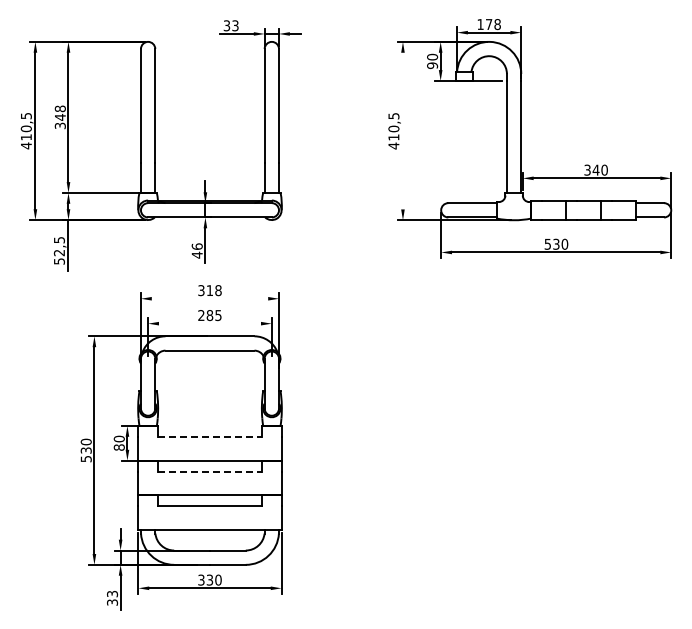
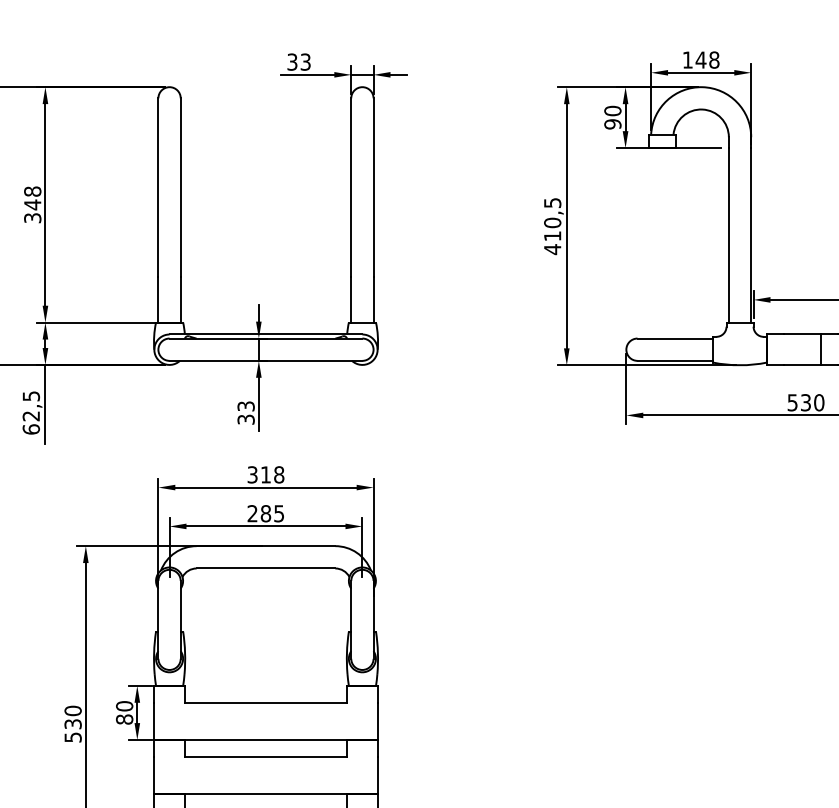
text: (488, 24) -> (700, 60), 178 -> 148
line: (402, 130) -> (566, 225), added
text: (196, 250) -> (244, 412), 46 -> 33
text: (58, 261) -> (29, 429), 52,5 -> 62,5
line: (209, 298) -> (265, 487), added
line: (209, 323) -> (265, 526), added
line: (210, 436) -> (266, 702), dashed -> solid
line: (210, 471) -> (266, 756), dashed -> solid

